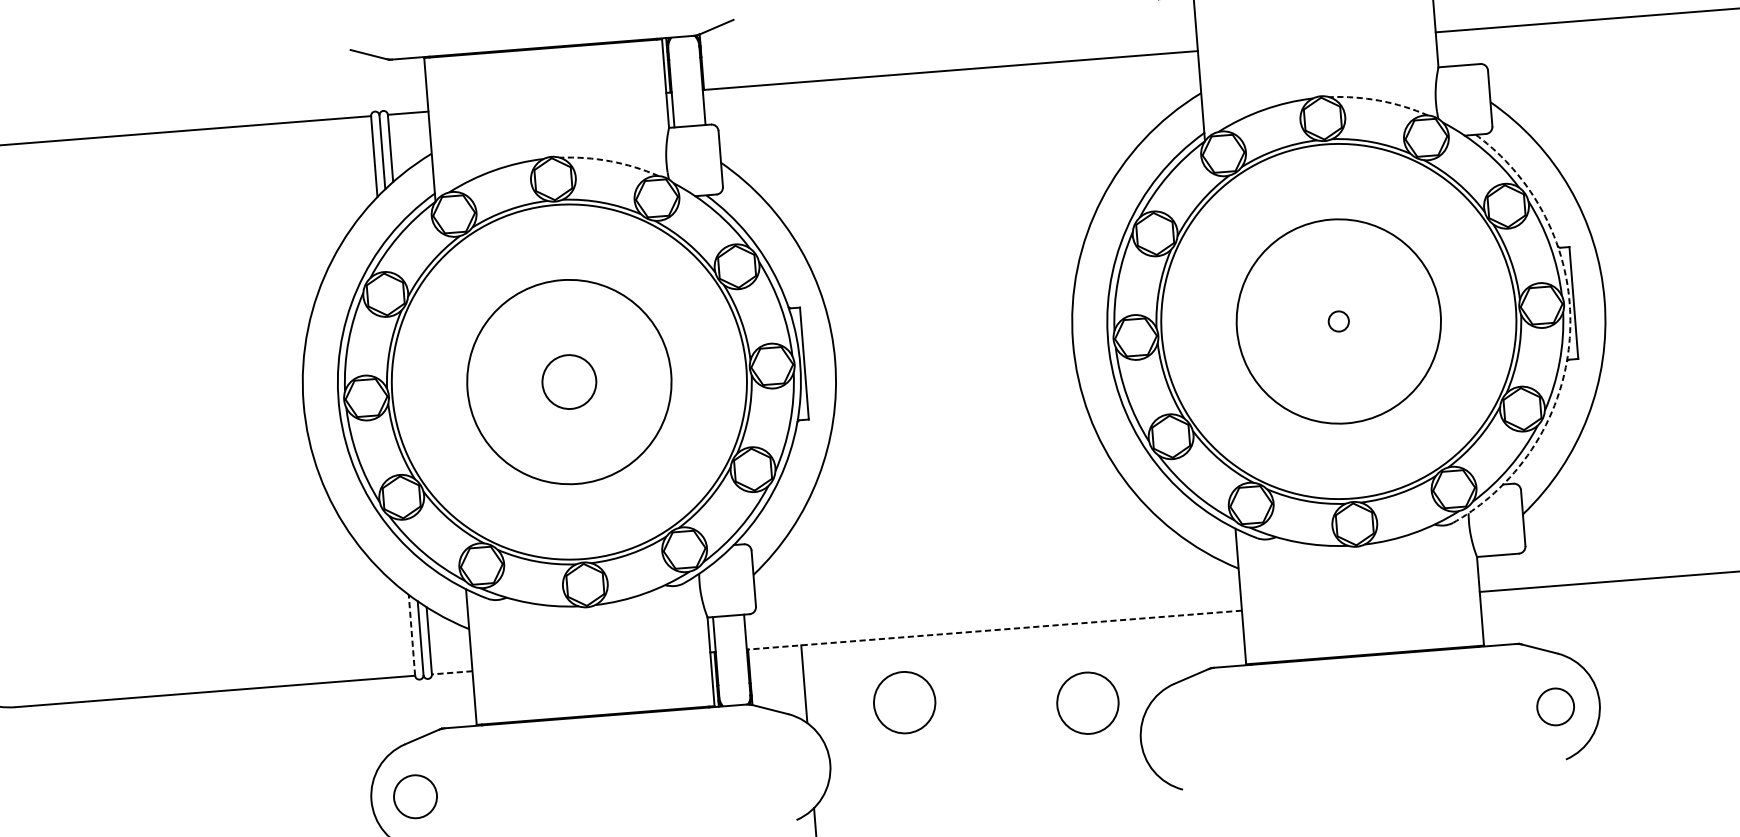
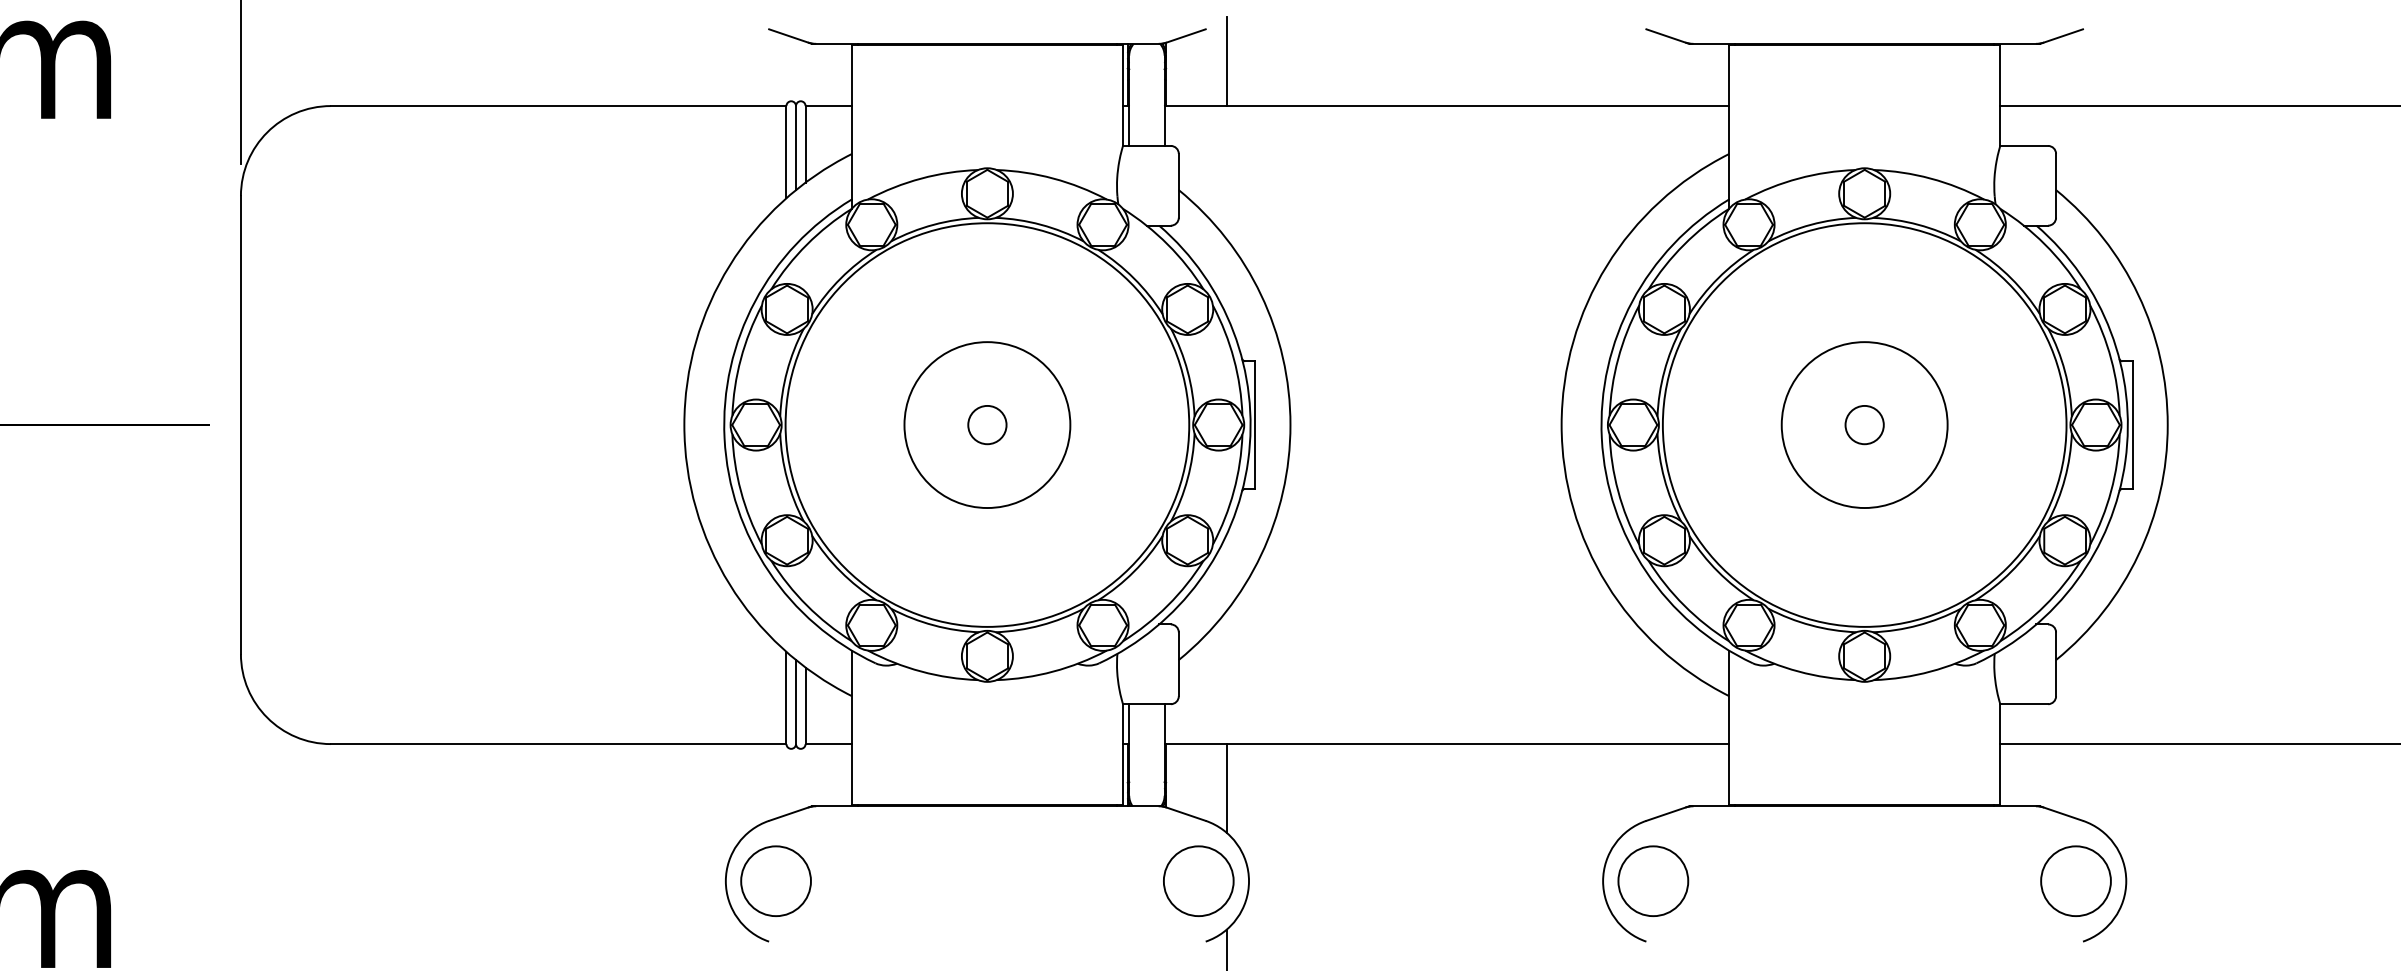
line: (753, 46) -> (1226, 61), added
arc: (1379, 100) -> (1930, 178), dashed -> solid
arc: (610, 161) -> (1053, 178), dashed -> solid
circle: (1338, 321) -> (1864, 424), size x1.67
circle: (1338, 321) -> (1864, 425), size x0.71
arc: (1570, 334) -> (2125, 460), dashed -> solid
circle: (569, 381) -> (987, 424), size x0.62
circle: (569, 382) -> (987, 425), size x0.71
line: (994, 630) -> (1446, 744), dashed -> solid
line: (411, 634) -> (786, 697), dashed -> solid
line: (452, 673) -> (828, 744), dashed -> solid
circle: (904, 702) -> (1198, 880), moved
circle: (1088, 702) -> (1653, 880), moved
circle: (1555, 706) -> (2075, 880), size x1.67
circle: (415, 797) -> (775, 881), size x1.43

